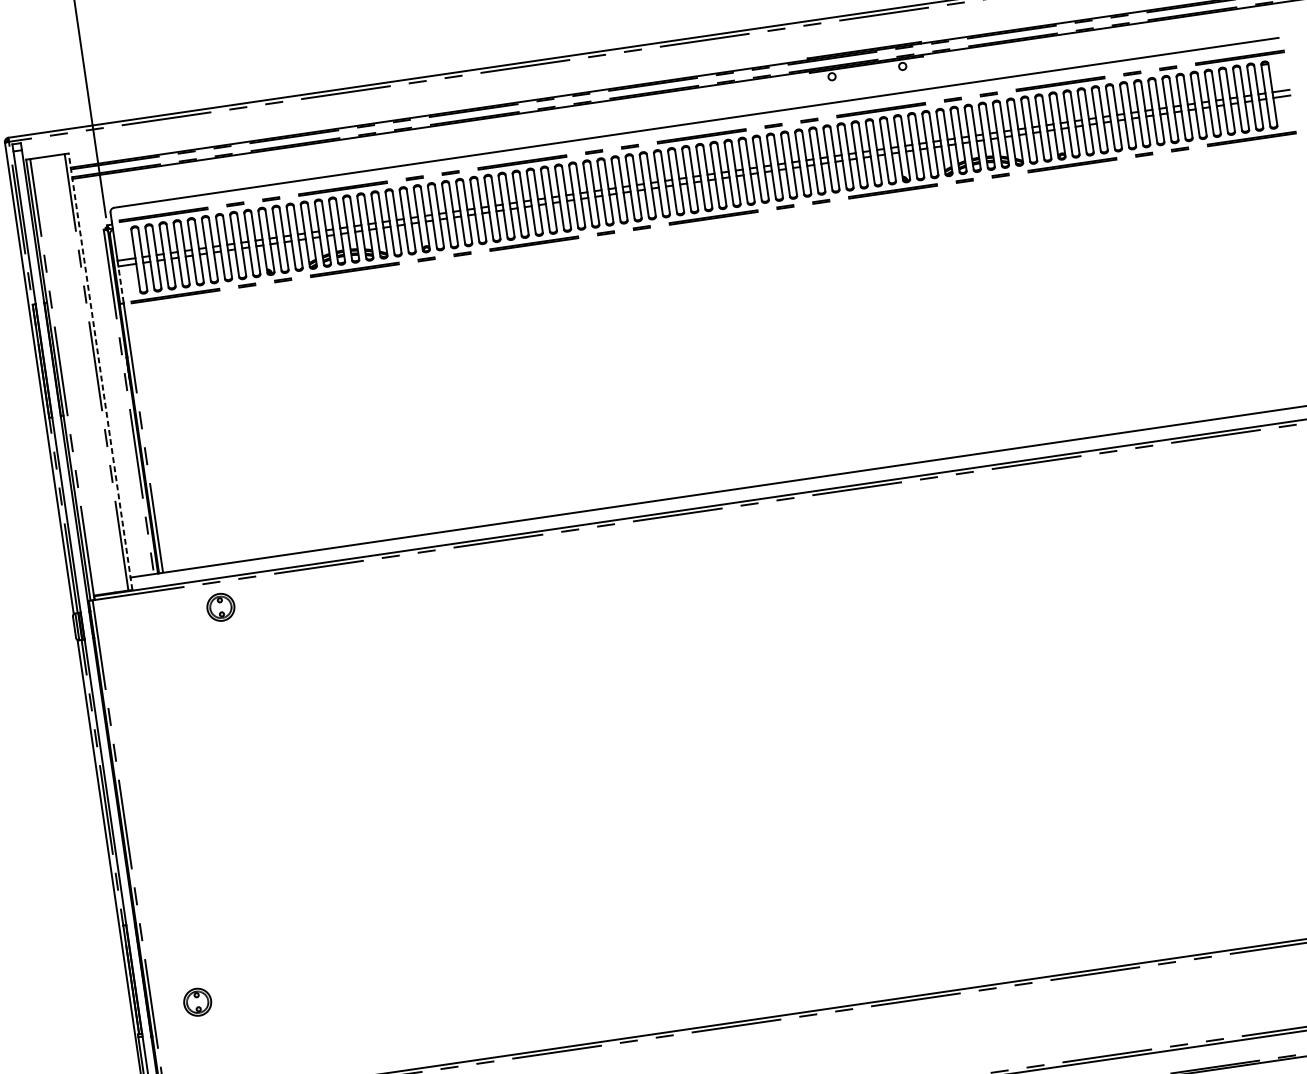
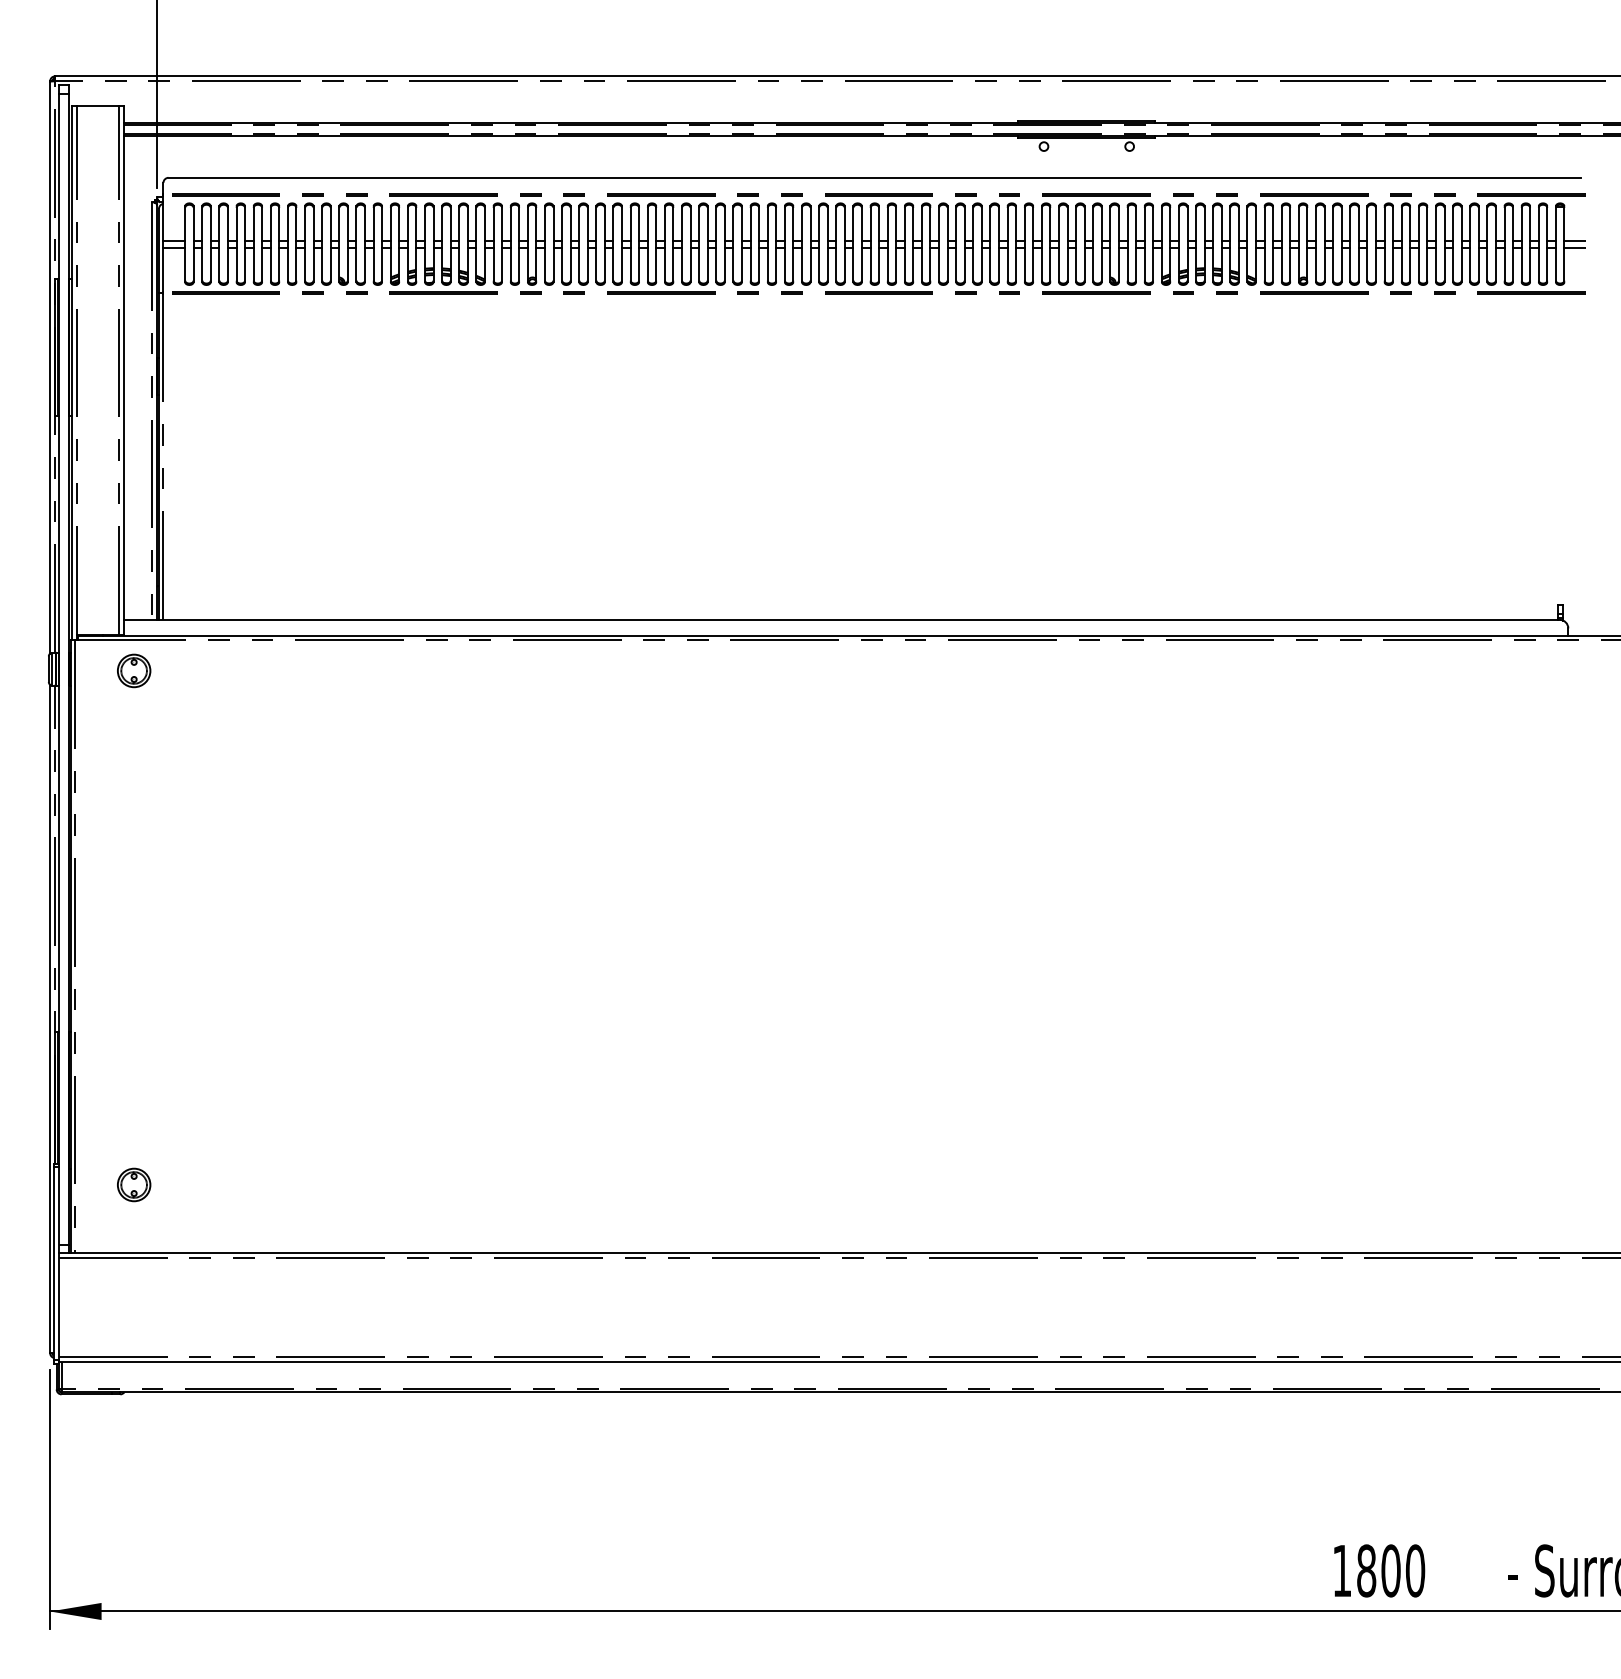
line: (121, 283) -> (163, 269), dashed -> solid
line: (101, 371) -> (124, 370), dashed -> solid
part: (221, 606) -> (134, 670), moved
part: (197, 1001) -> (134, 1184), moved

